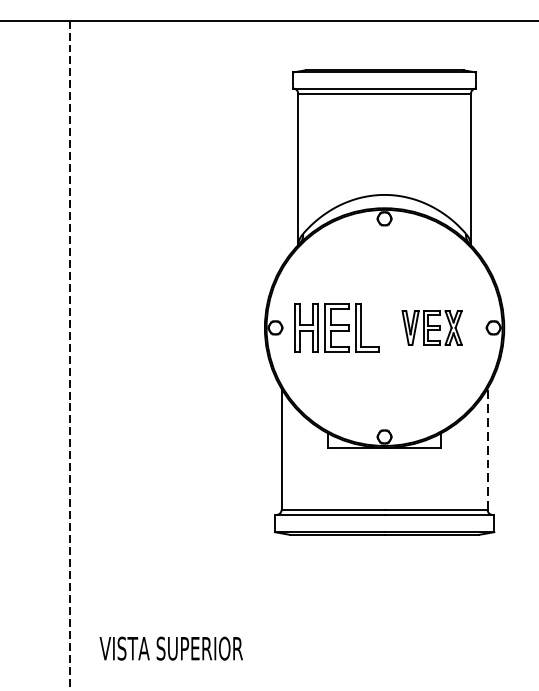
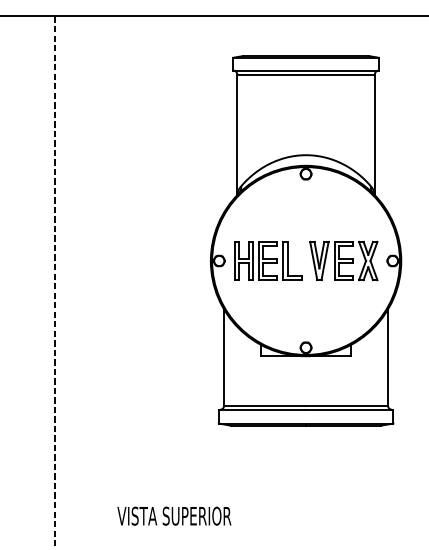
part: (431, 327) -> (343, 260), size x1.43
line: (488, 449) -> (388, 357), dashed -> solid
text: (171, 647) -> (174, 515), moved

